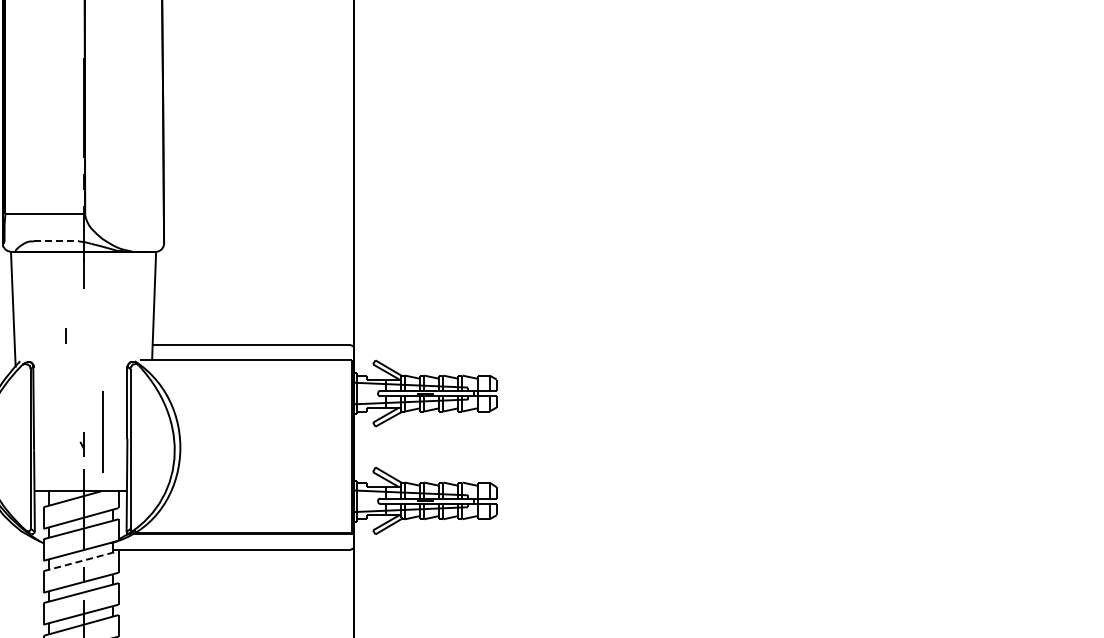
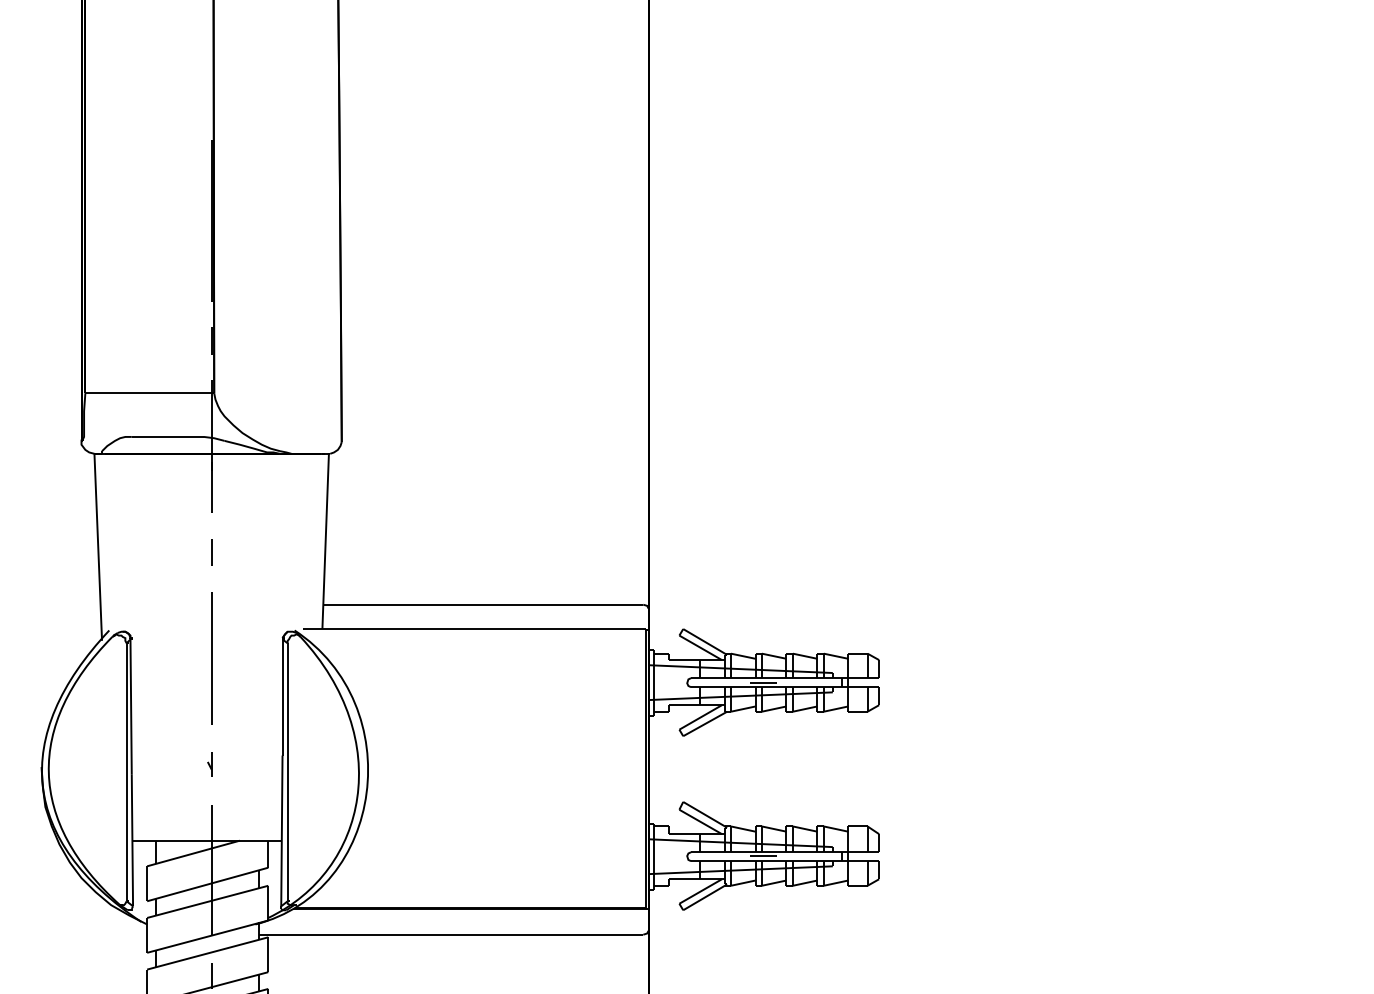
line: (56, 241) -> (167, 437), dashed -> solid
line: (65, 335) -> (211, 551), moved
line: (102, 431) -> (211, 656), moved
part: (82, 443) -> (209, 763), size x0.62
line: (81, 561) -> (208, 953), dashed -> solid

